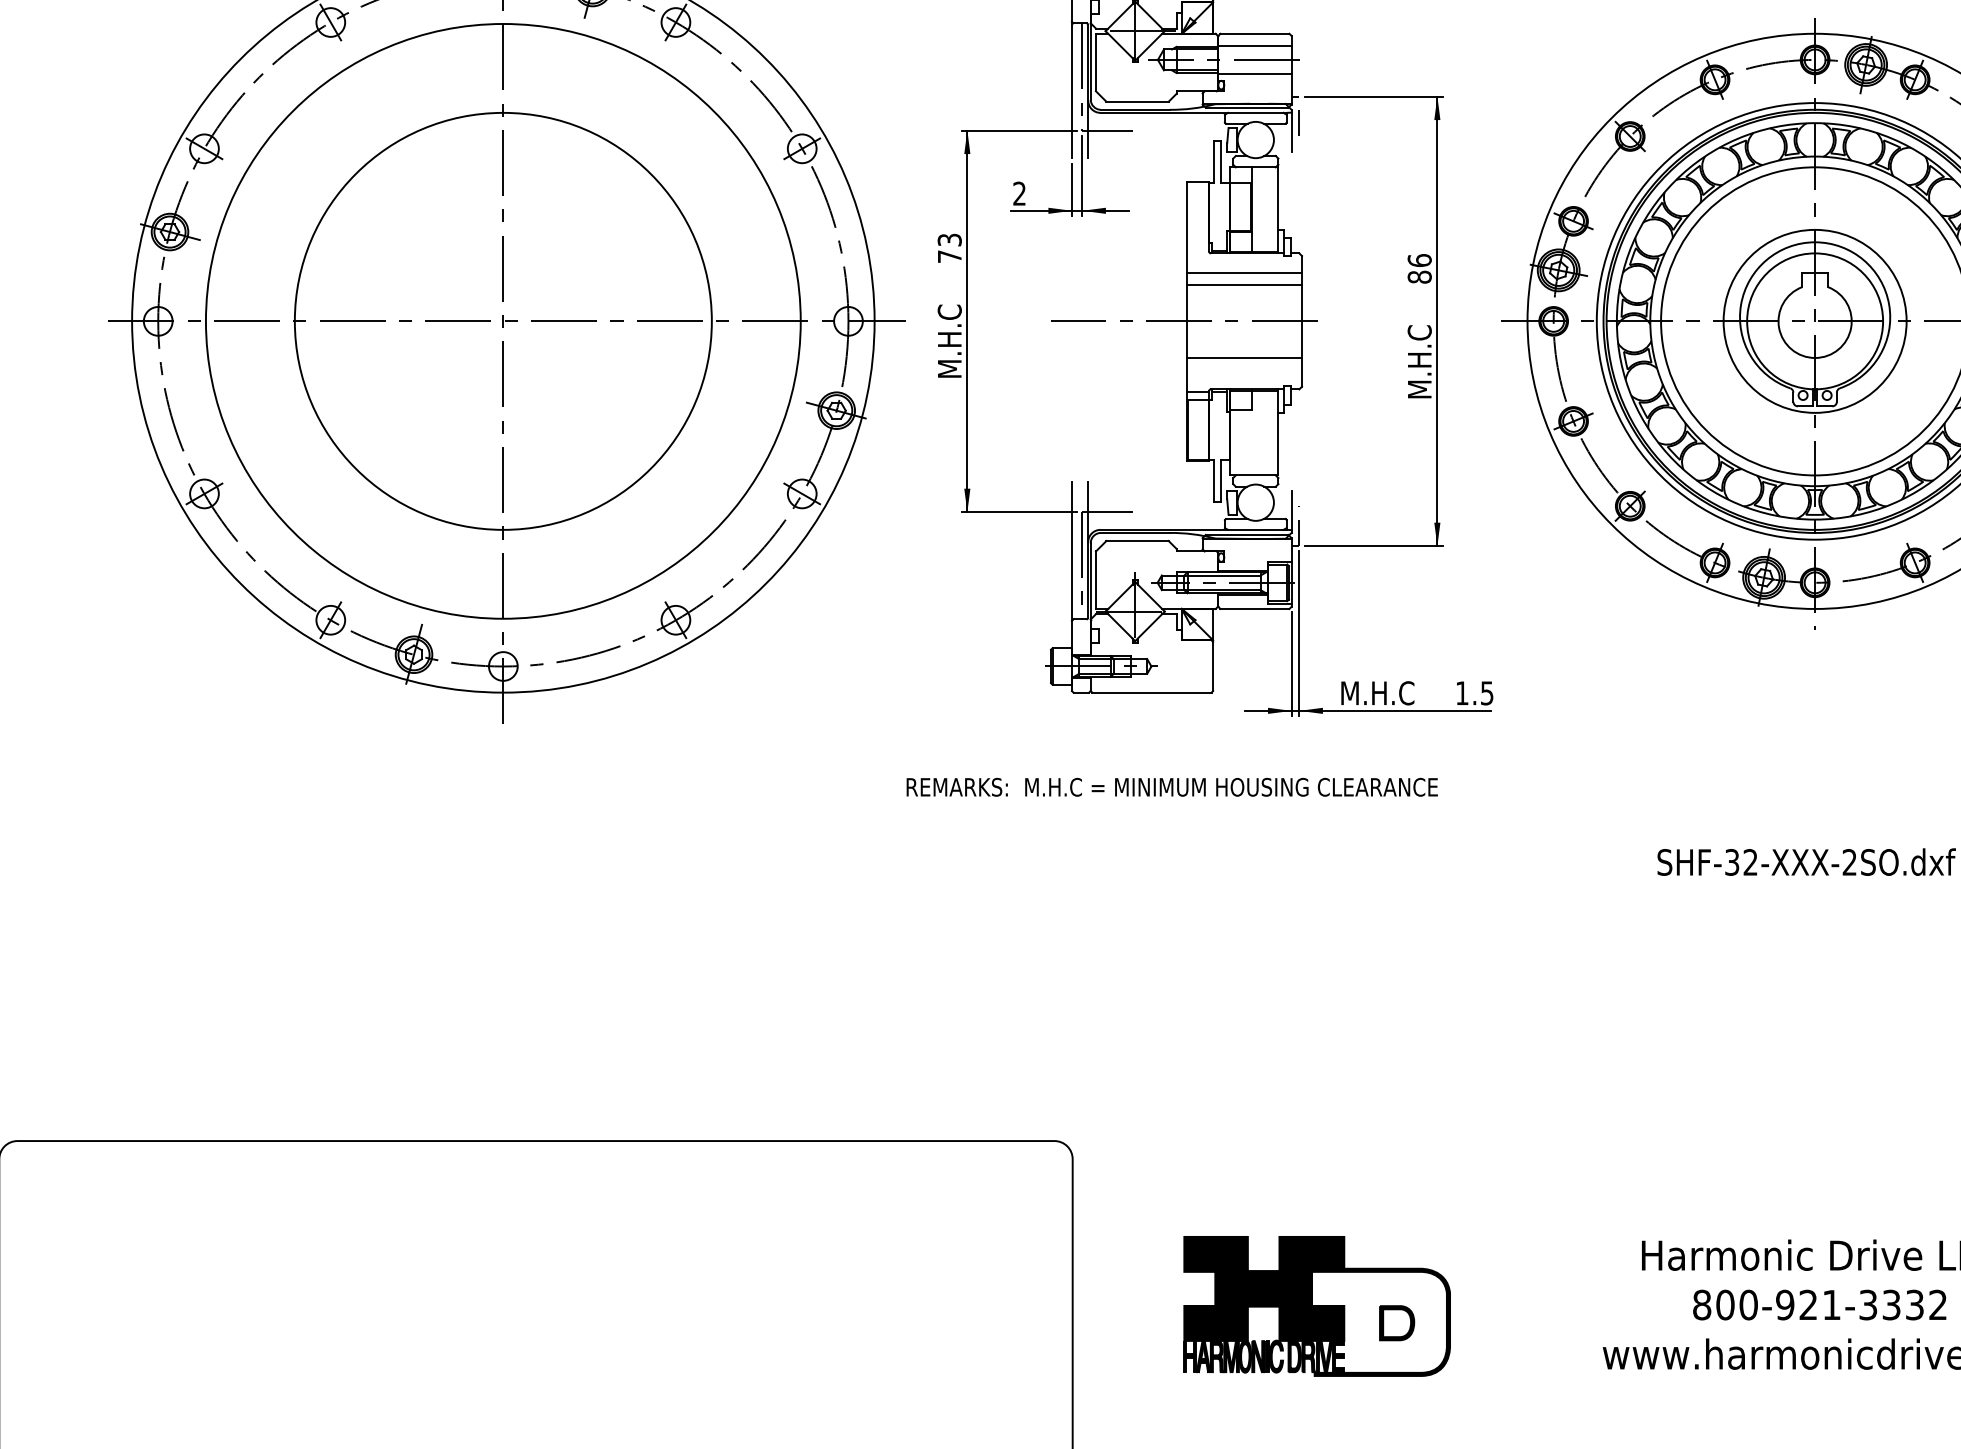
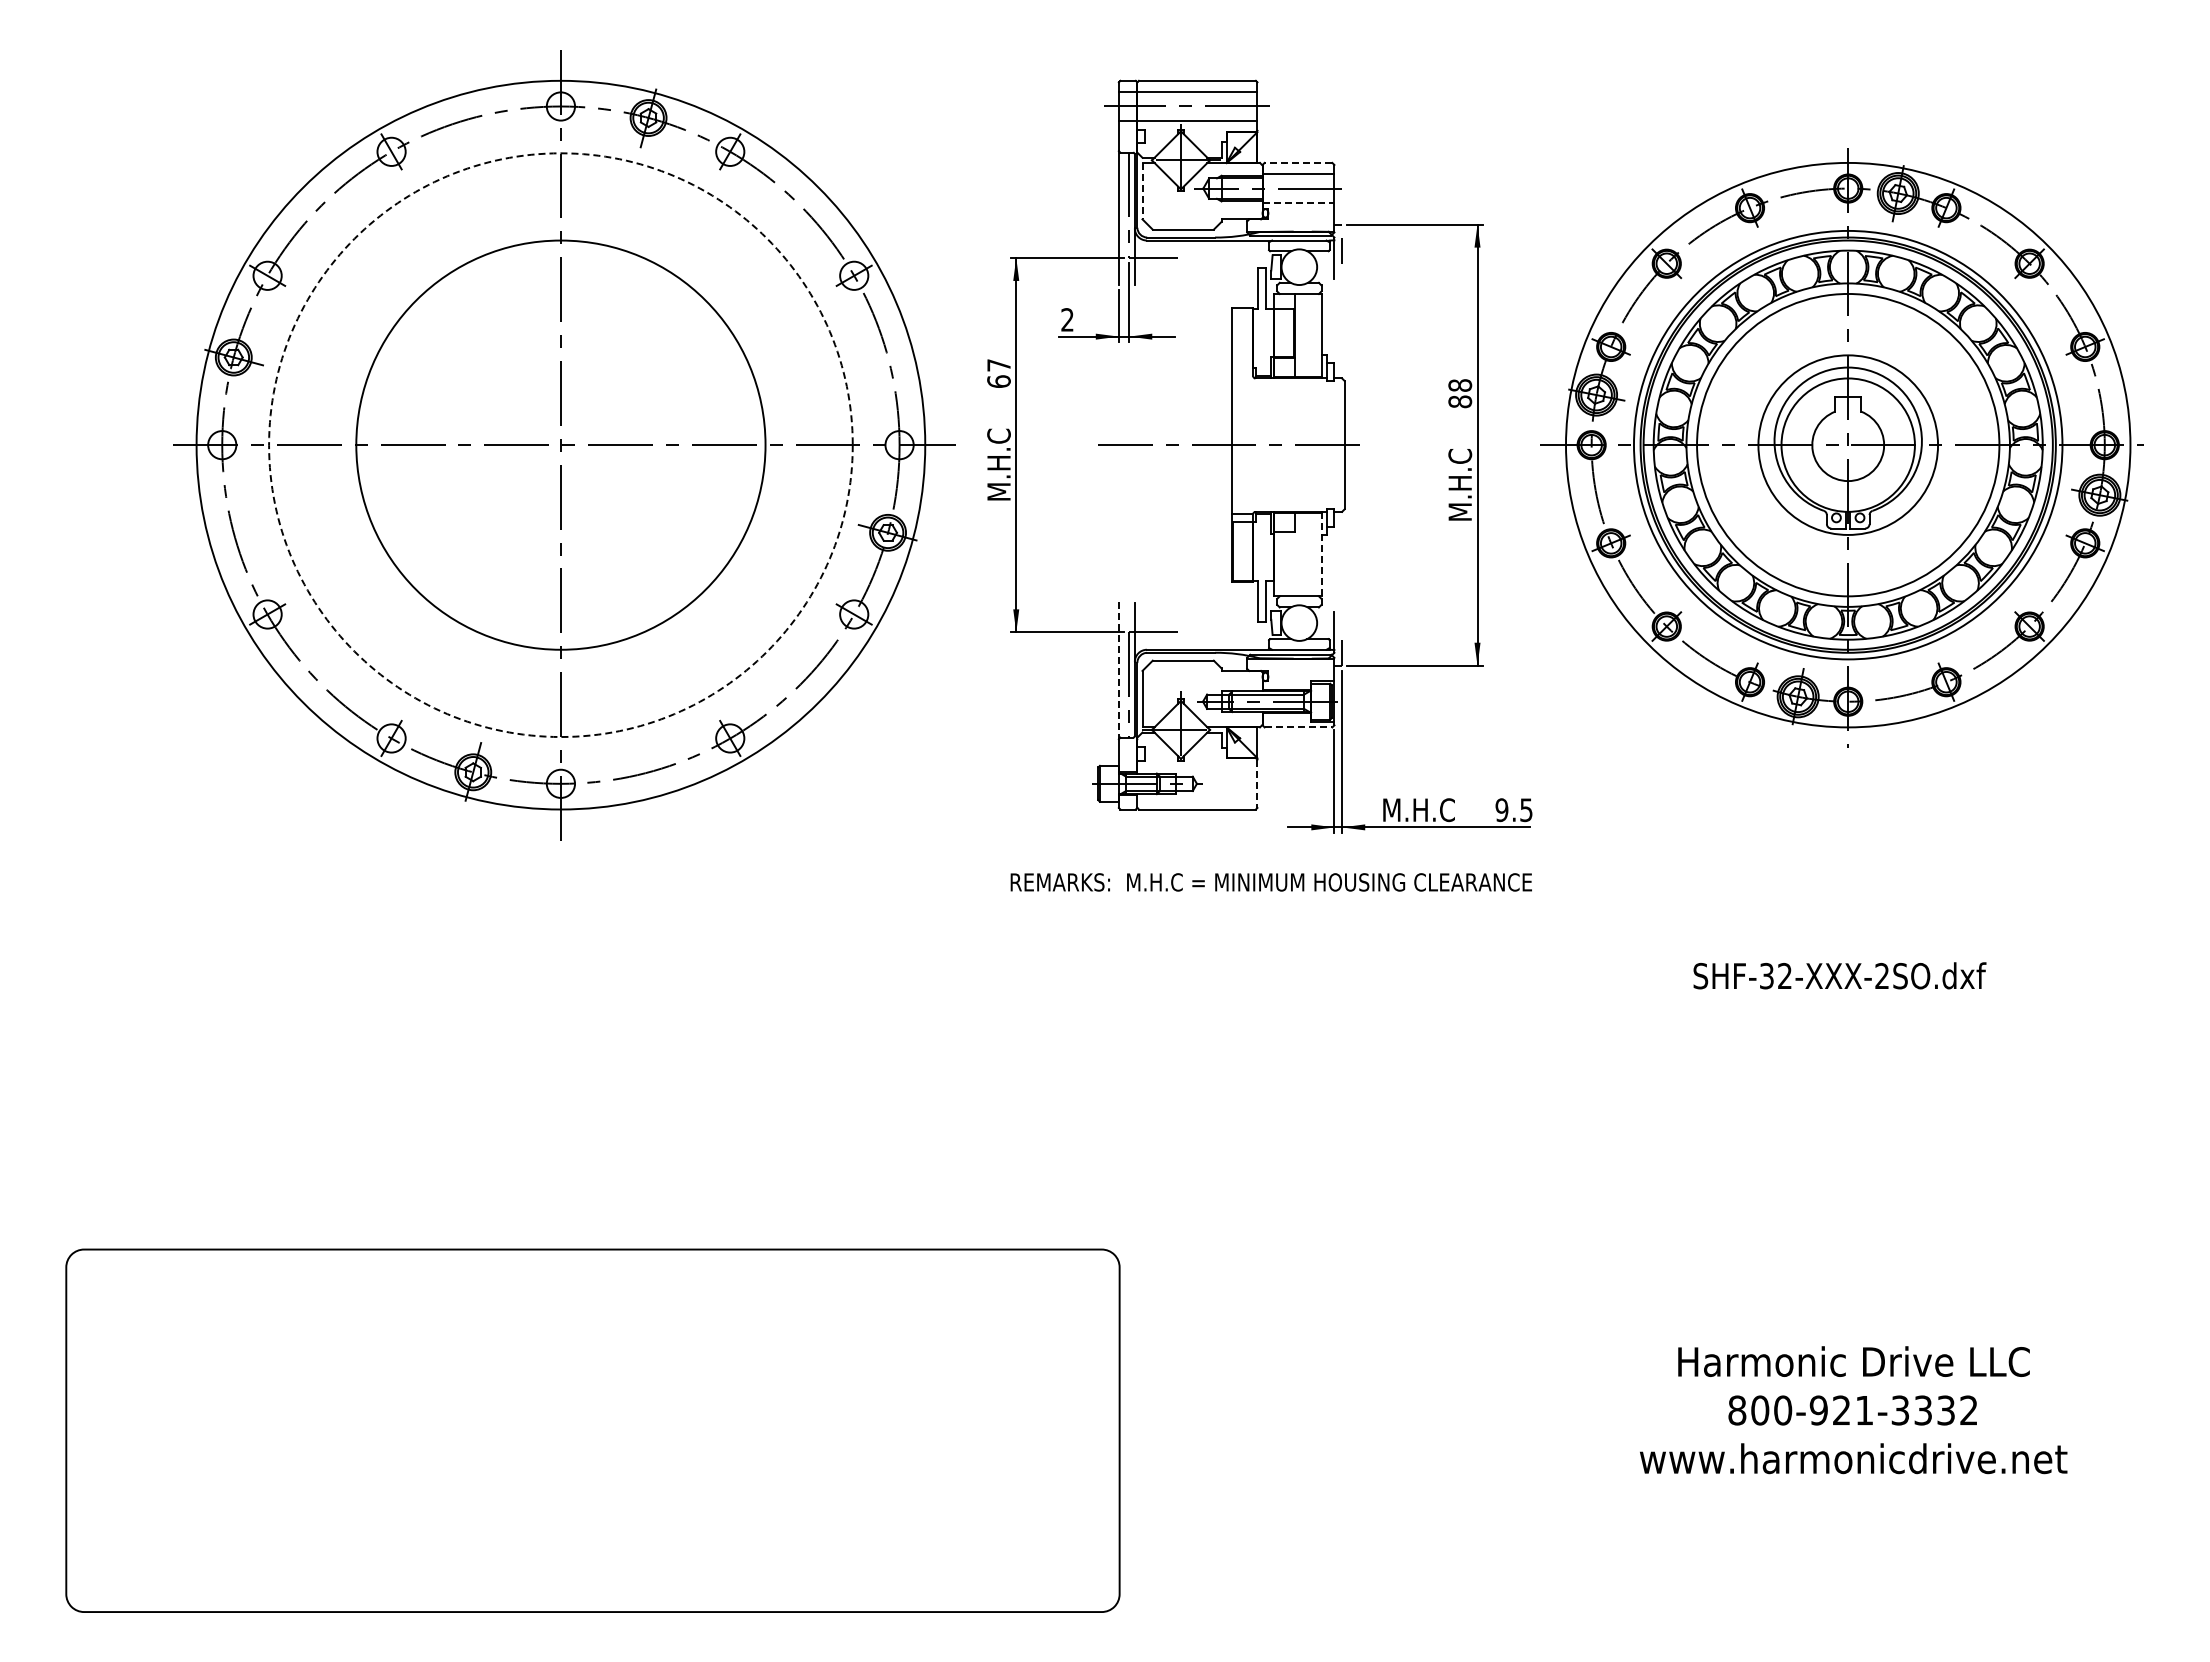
line: (1254, 33) -> (1298, 162), solid -> dashed
line: (1095, 62) -> (1142, 191), solid -> dashed
line: (1254, 74) -> (1298, 202), solid -> dashed
text: (949, 248) -> (998, 373), 73 -> 67
text: (1419, 260) -> (1459, 385), 86 -> 88
line: (1243, 272) -> (1287, 397), removed
line: (1243, 285) -> (1287, 409), removed
circle: (502, 321) -> (560, 445), solid -> dashed
line: (1243, 358) -> (1287, 481), removed
line: (1278, 432) -> (1321, 554), solid -> dashed
line: (1071, 552) -> (1118, 671), solid -> dashed
line: (1254, 609) -> (1298, 727), solid -> dashed
line: (1213, 667) -> (1257, 784), solid -> dashed
text: (1461, 693) -> (1501, 810), 1.5 -> 9.5
text: (1171, 787) -> (1270, 882), moved
part: (1317, 1306) -> (1359, 1411), removed

